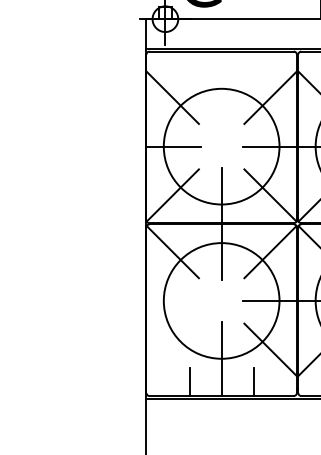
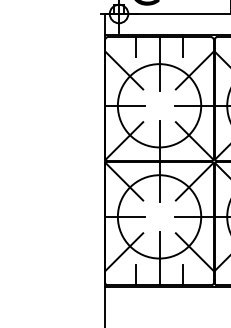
line: (189, 65) -> (136, 47), added
line: (253, 65) -> (182, 47), added
line: (221, 88) -> (159, 63), added
line: (173, 300) -> (124, 216), added
line: (172, 349) -> (124, 251), added

